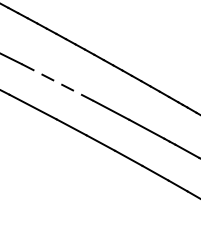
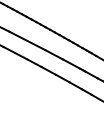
line: (55, 81) -> (26, 40), dashed -> solid

